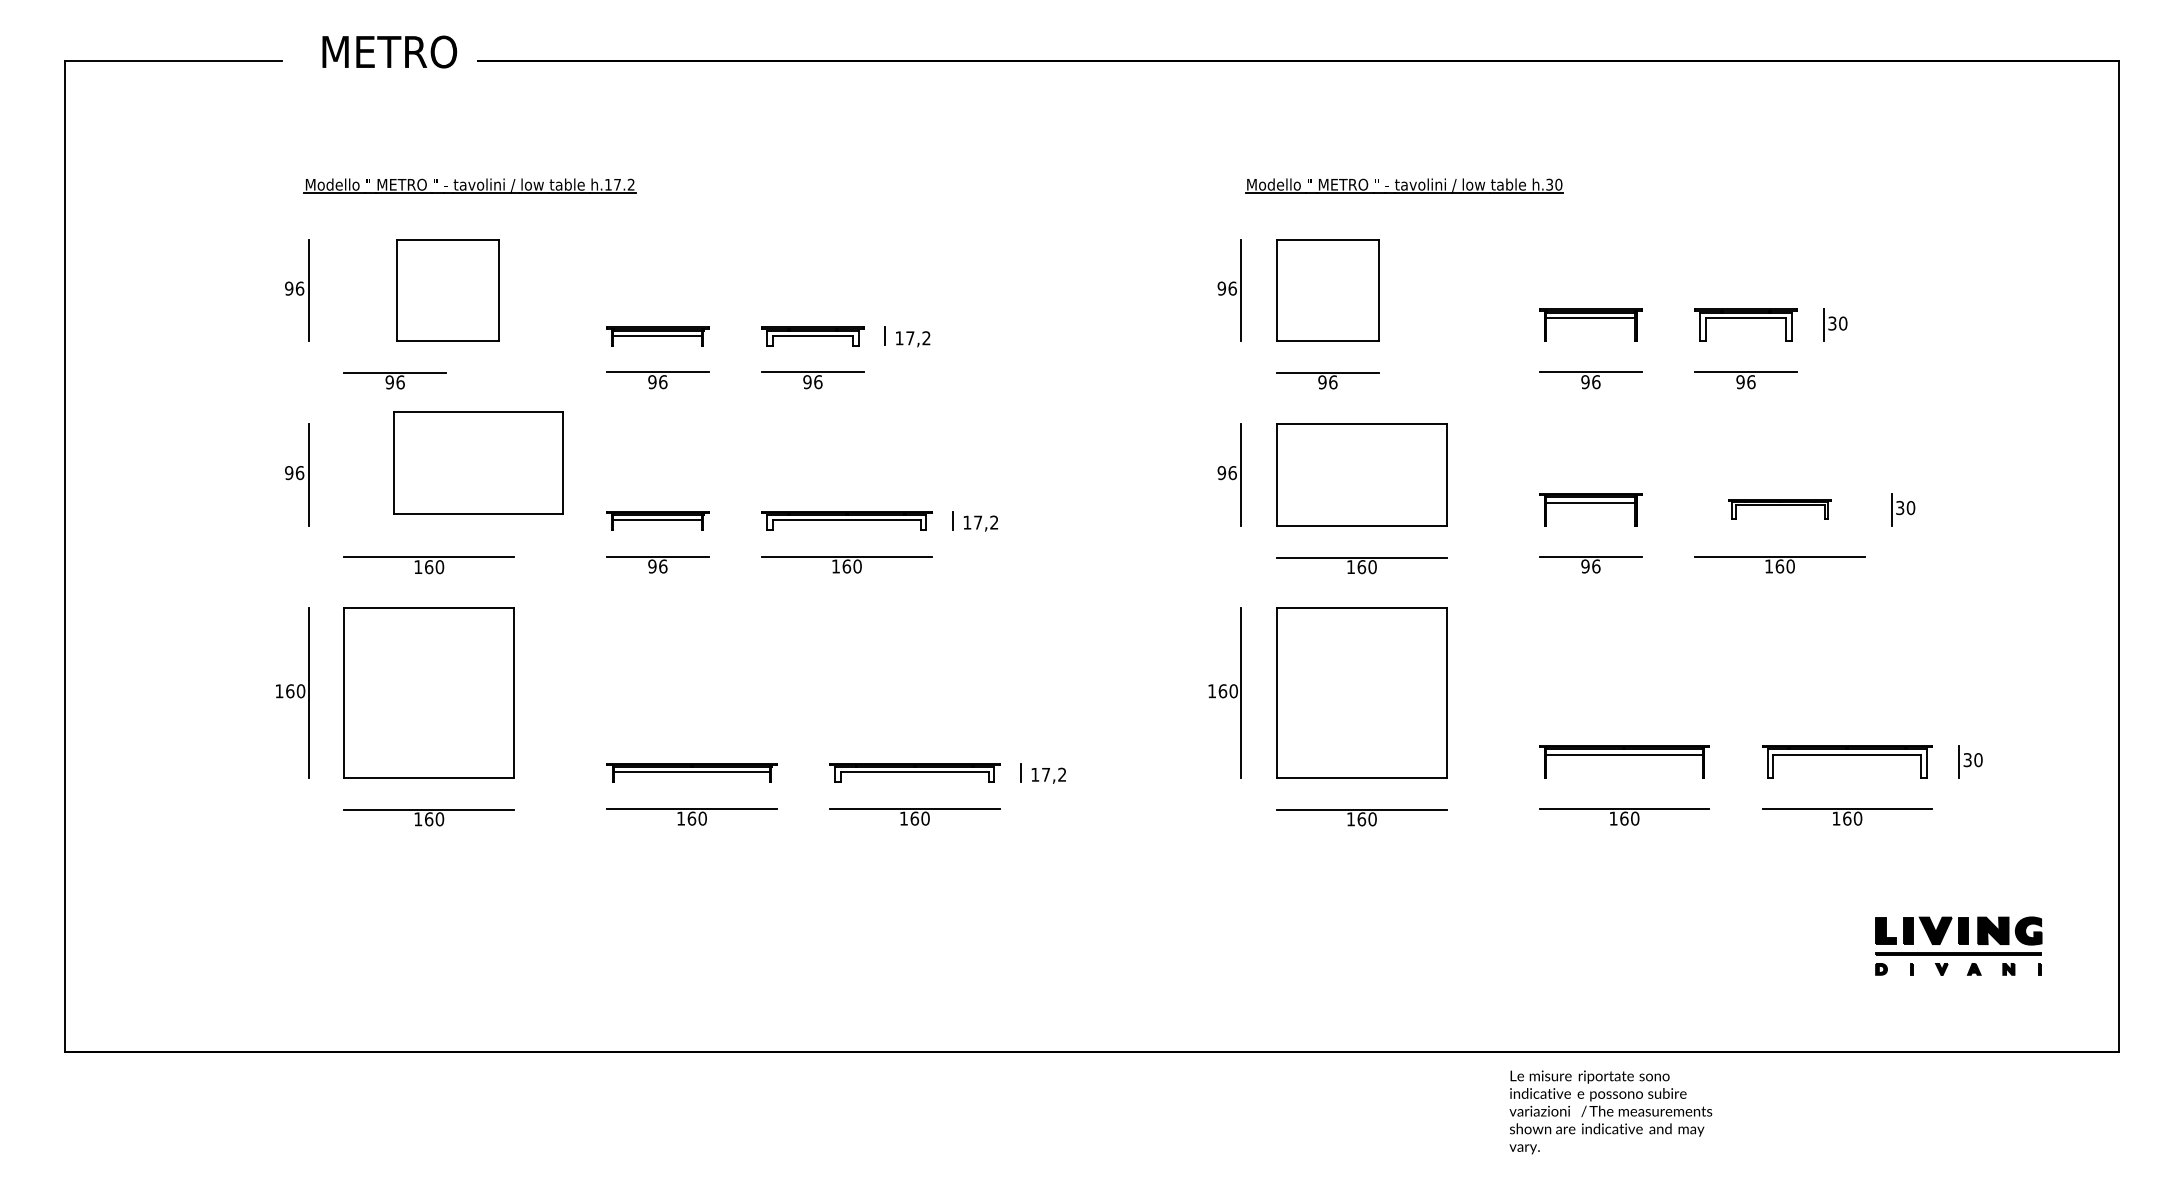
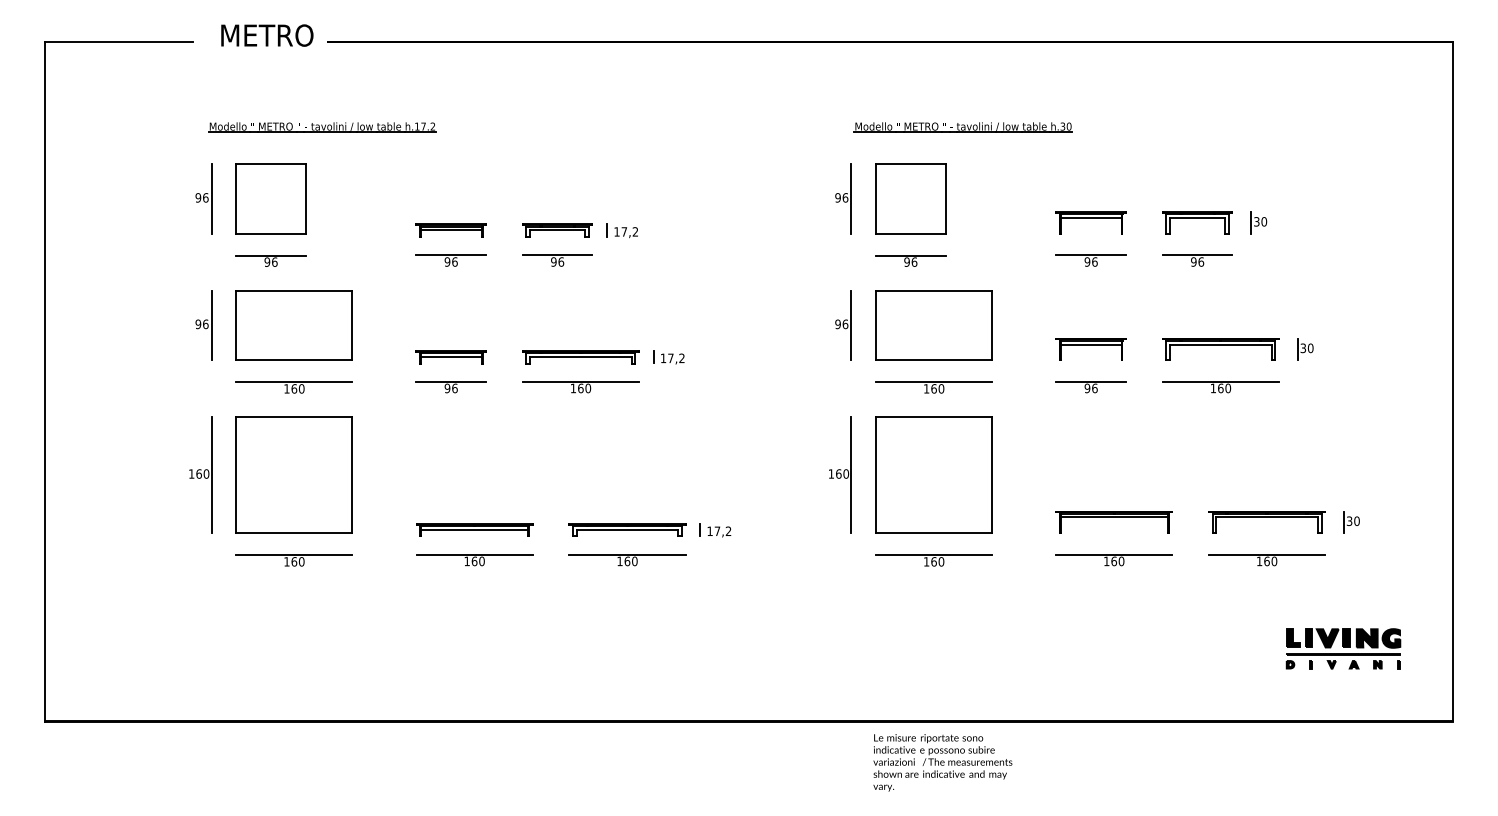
part: (446, 289) -> (270, 198), moved
part: (477, 463) -> (293, 325), moved
part: (1779, 509) -> (1220, 349), size x1.67
text: (1610, 1111) -> (942, 762), moved

